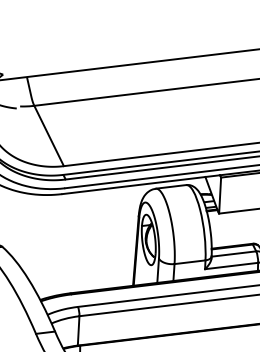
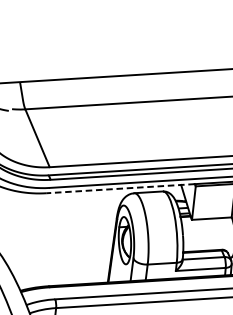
line: (140, 184) -> (120, 188), solid -> dashed

